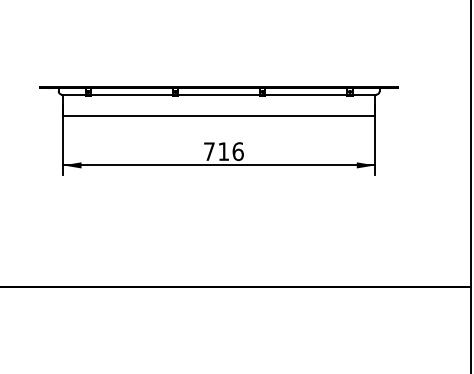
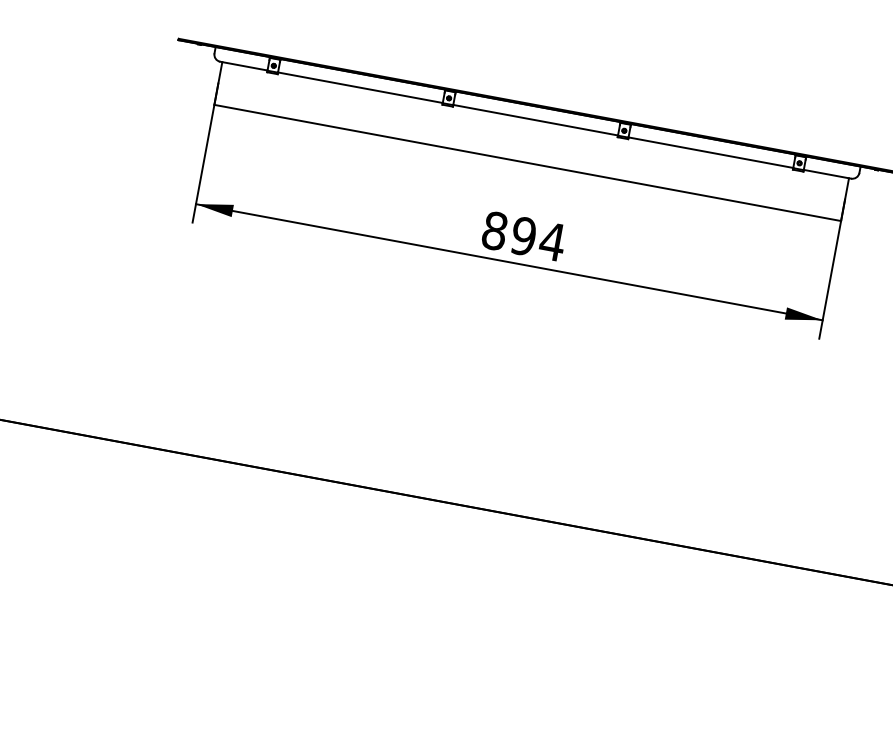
text: (223, 151) -> (523, 235), 716 -> 894

